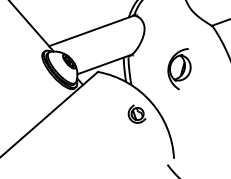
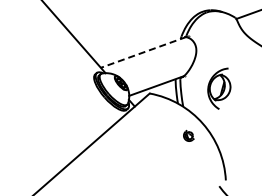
line: (91, 30) -> (143, 52), solid -> dashed
part: (179, 68) -> (219, 88), moved
part: (136, 113) -> (188, 135), size x0.6

